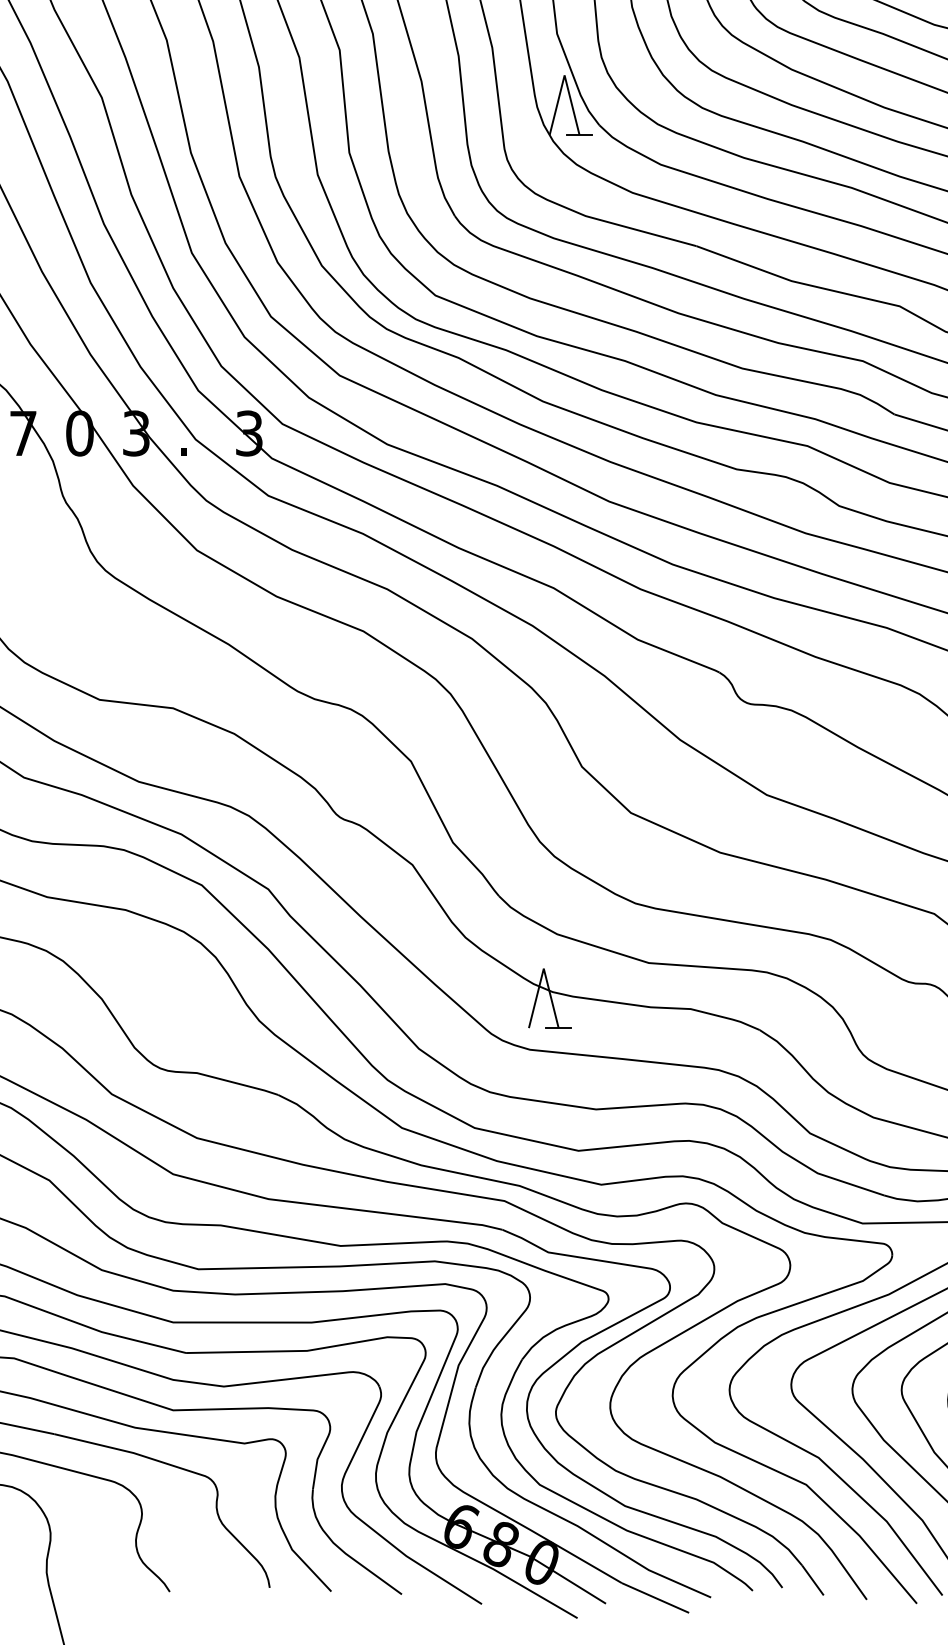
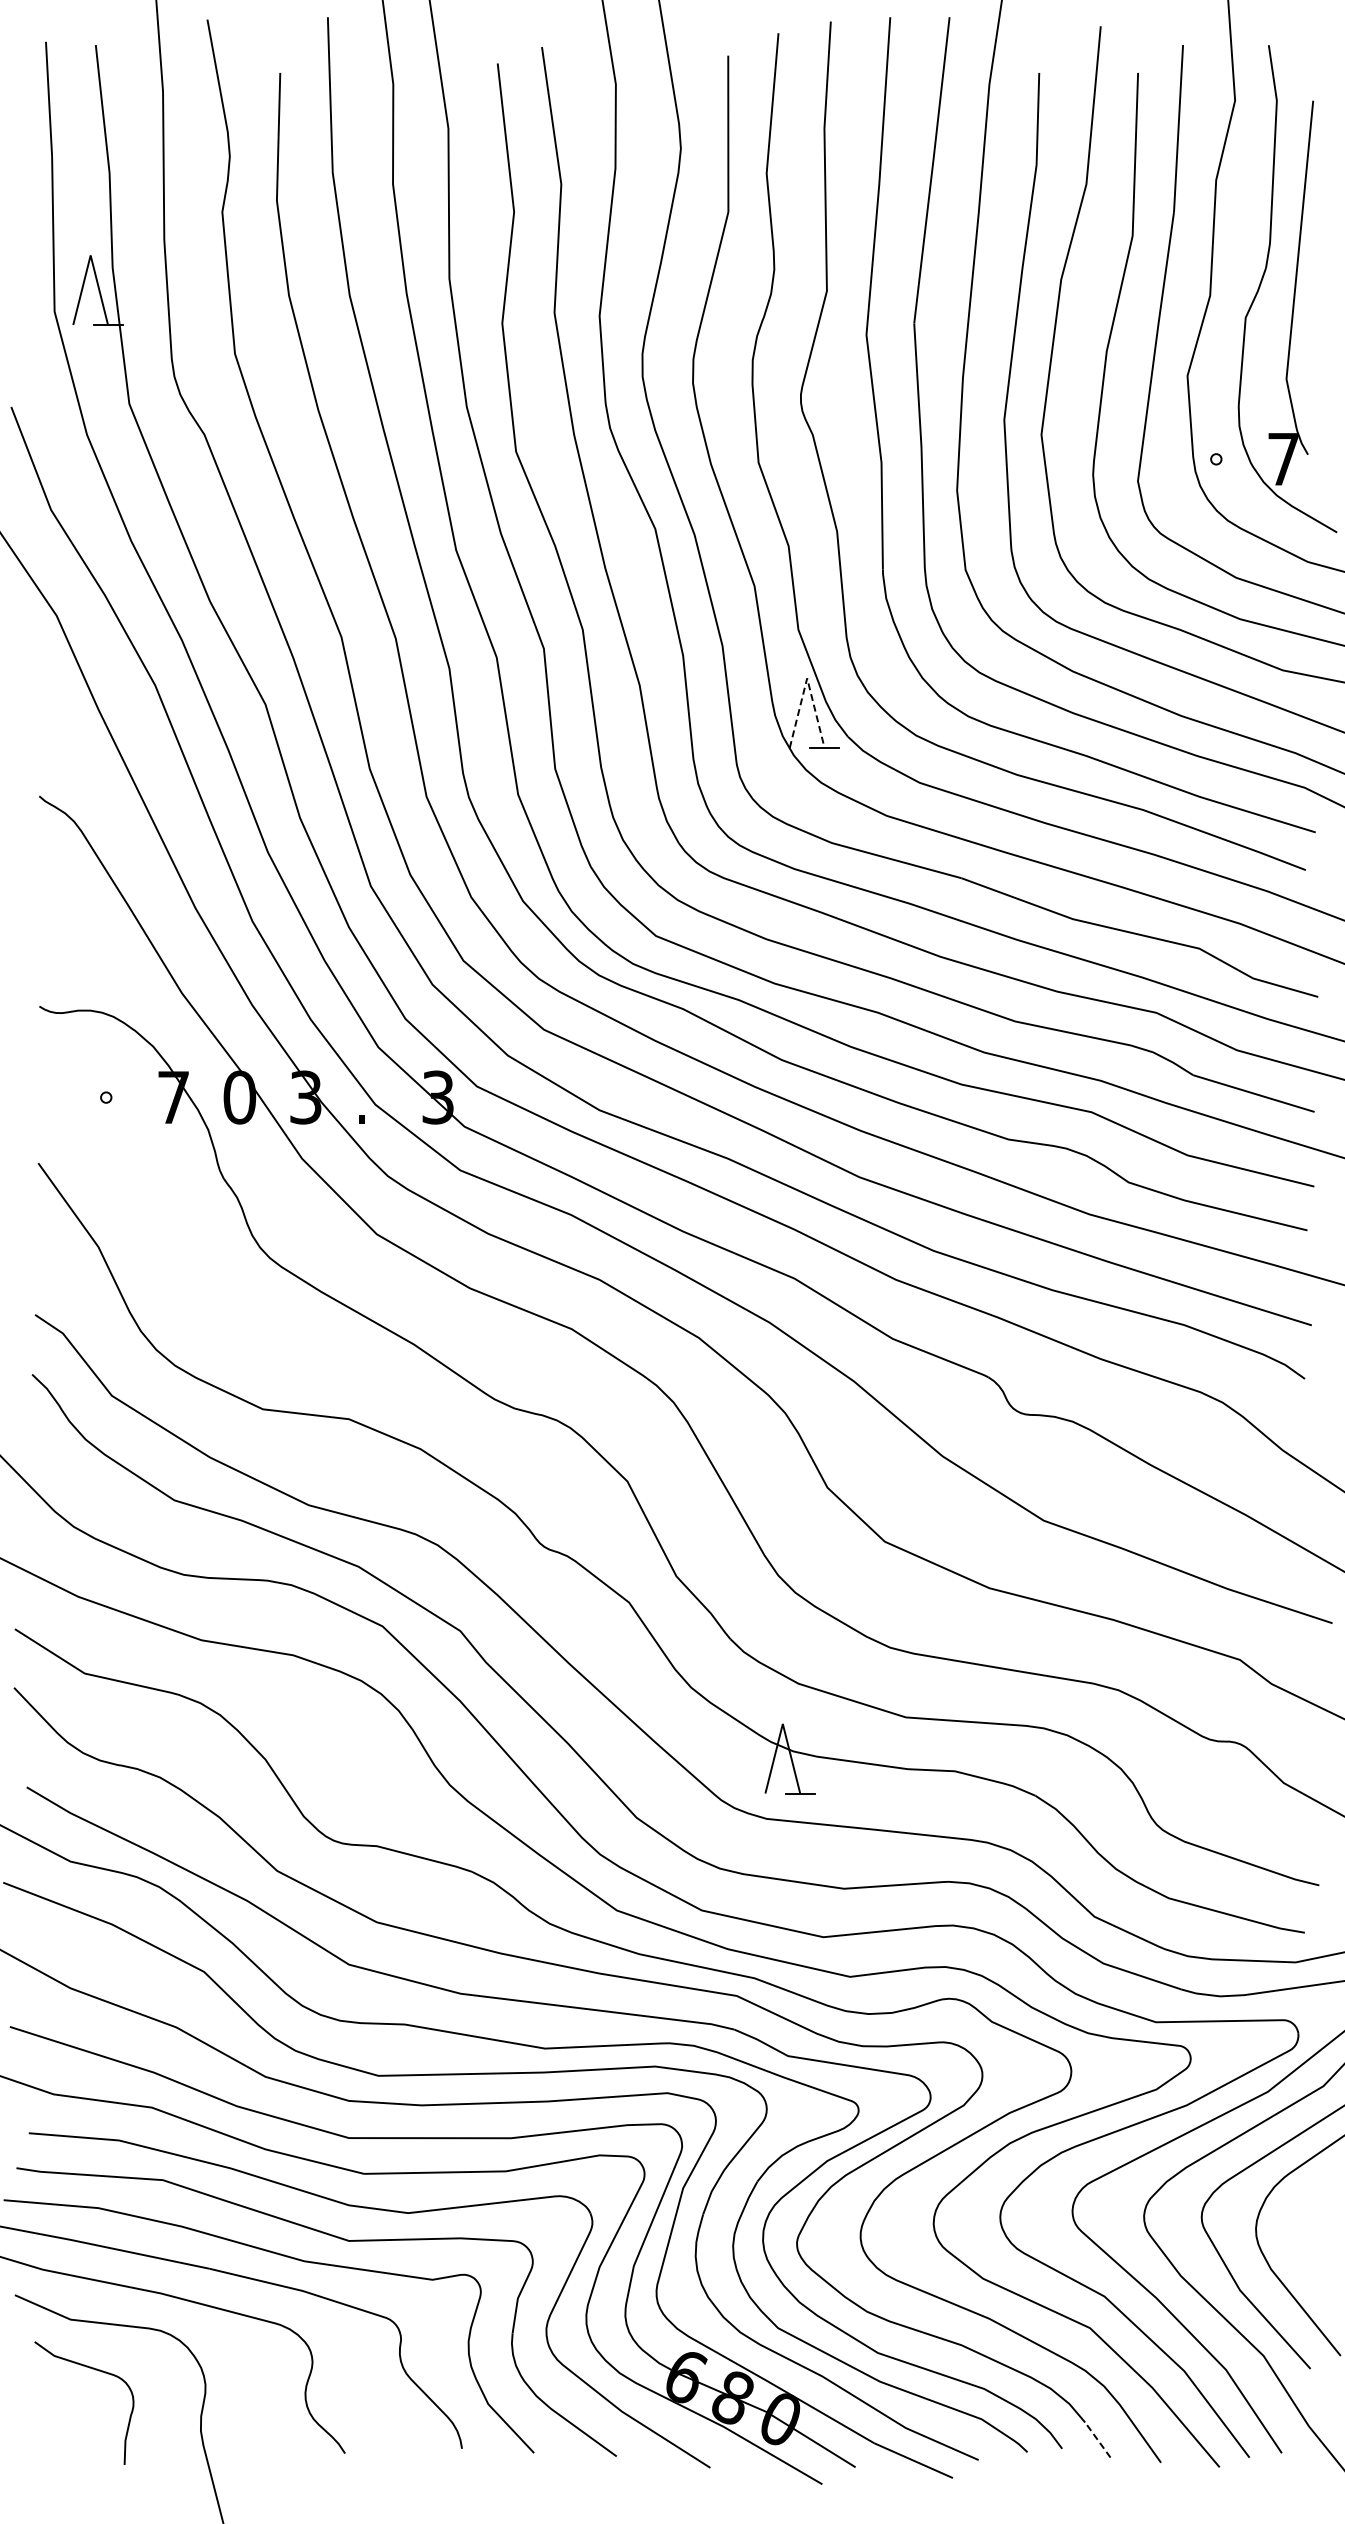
line: (564, 75) -> (807, 678), solid -> dashed
line: (812, 1580) -> (1097, 2440), solid -> dashed

